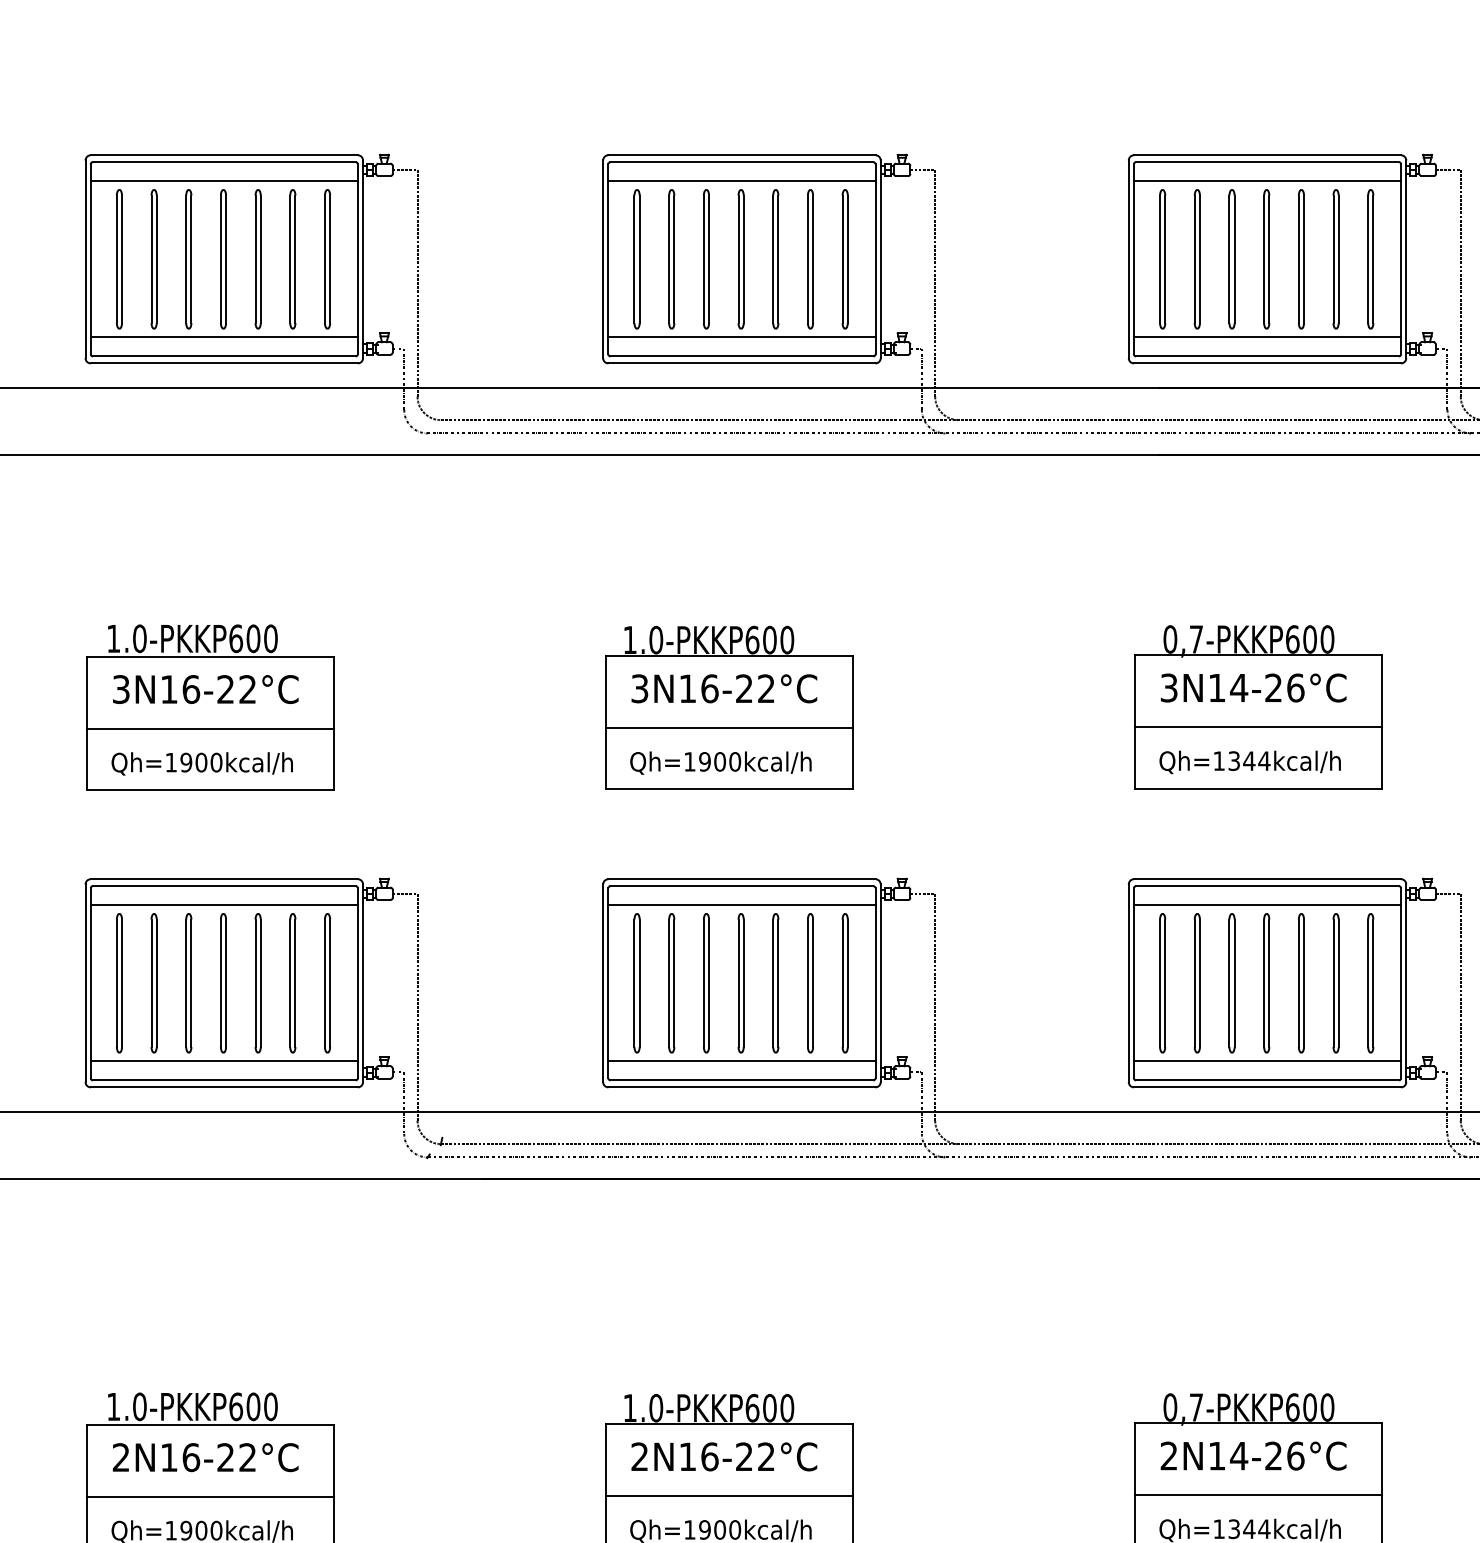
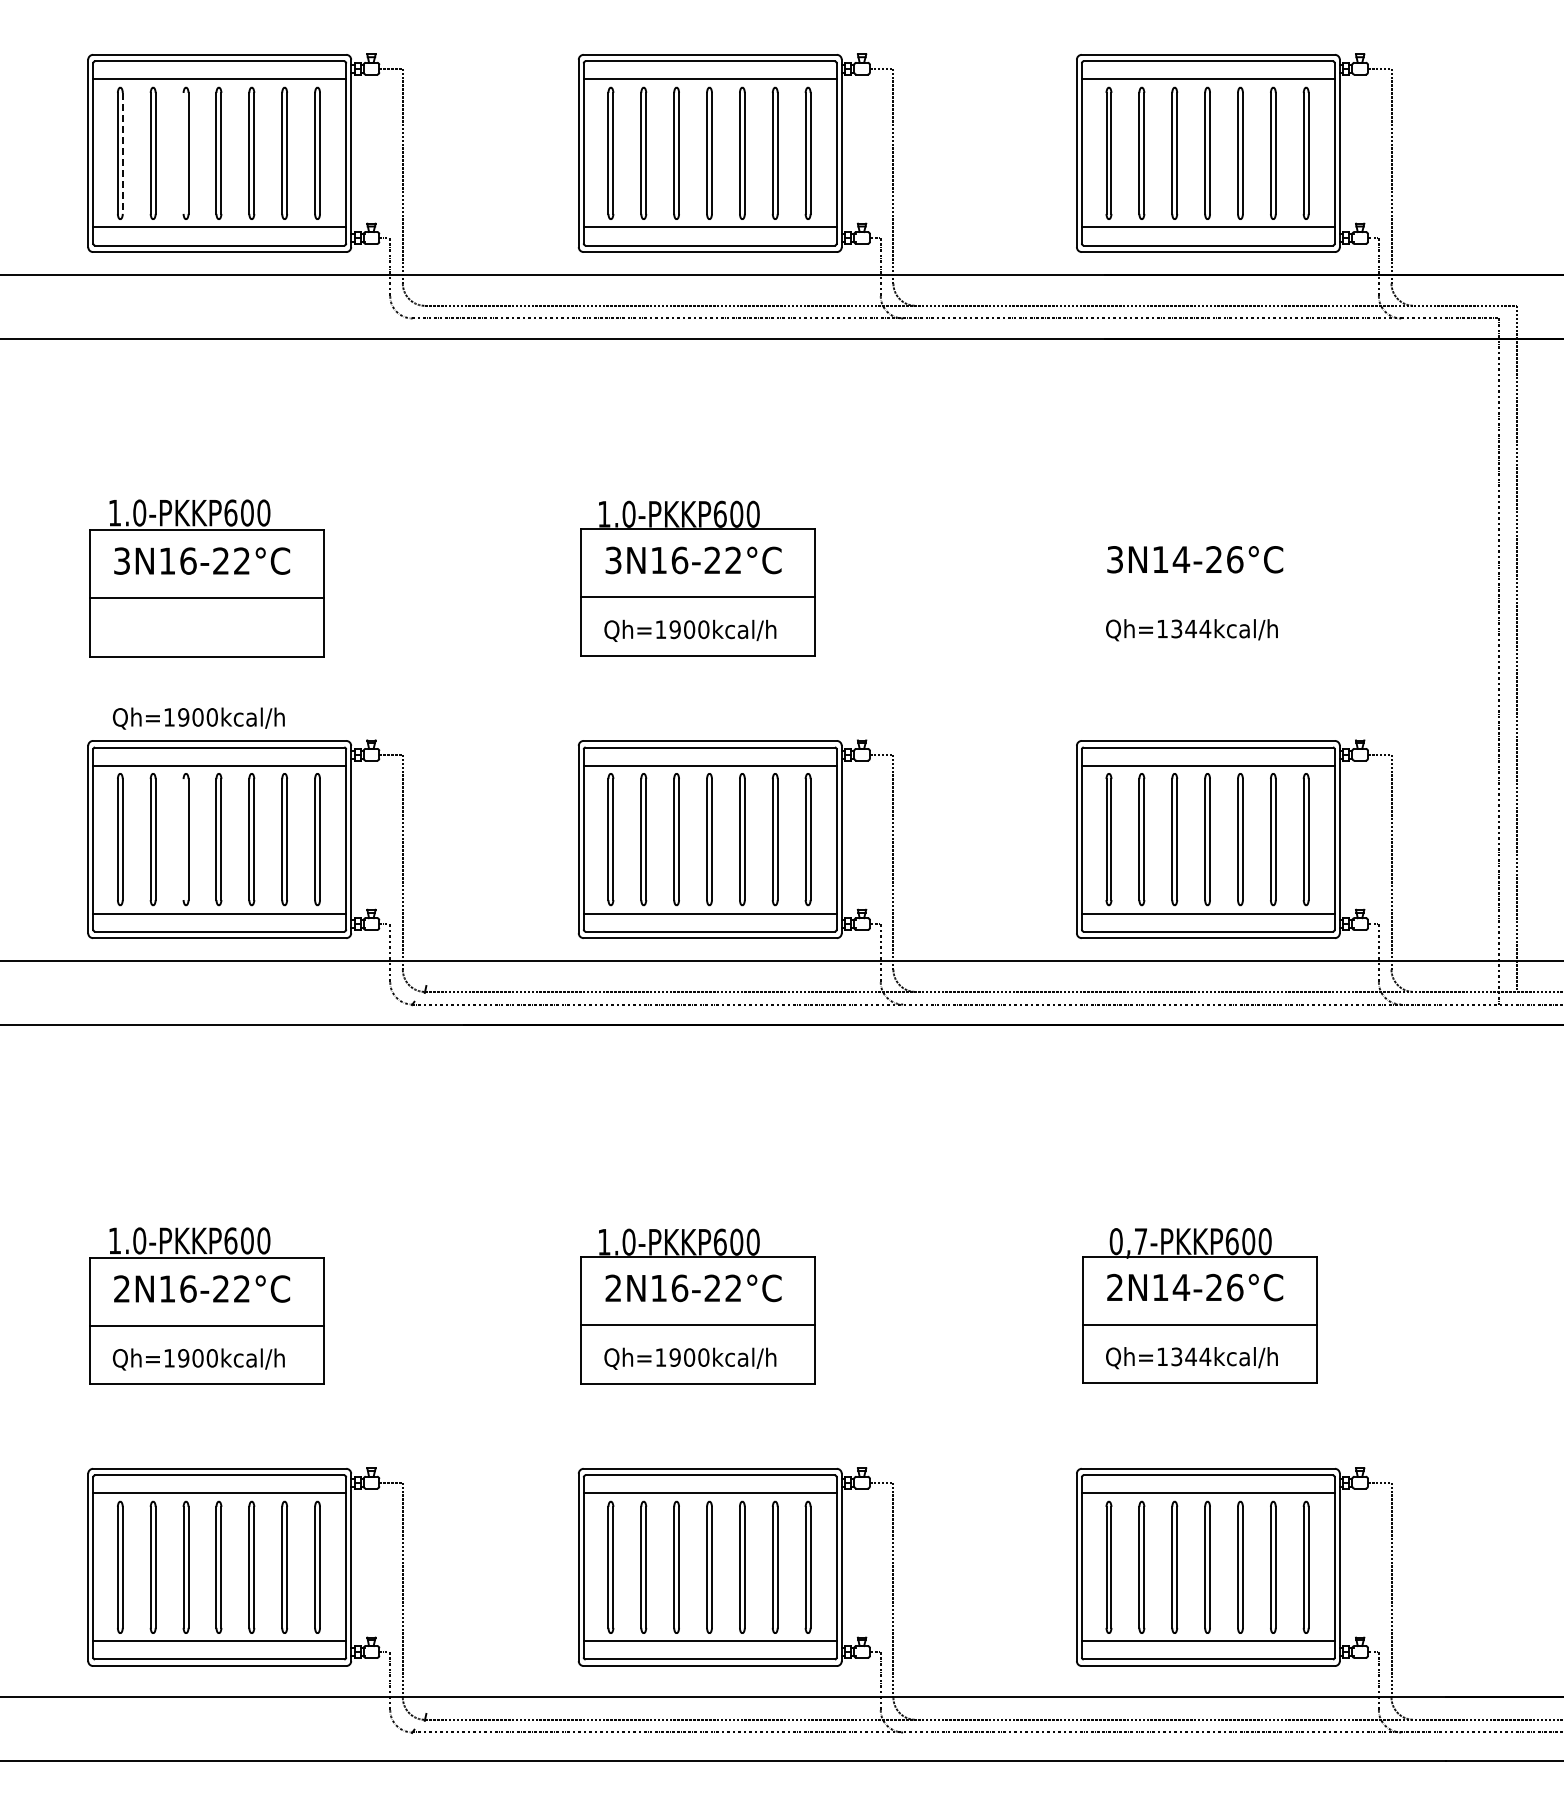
line: (121, 259) -> (122, 153), solid -> dashed
line: (186, 259) -> (183, 153), removed
part: (1258, 706) -> (1199, 577), removed
text: (201, 763) -> (198, 718), moved
line: (186, 983) -> (183, 839), removed

